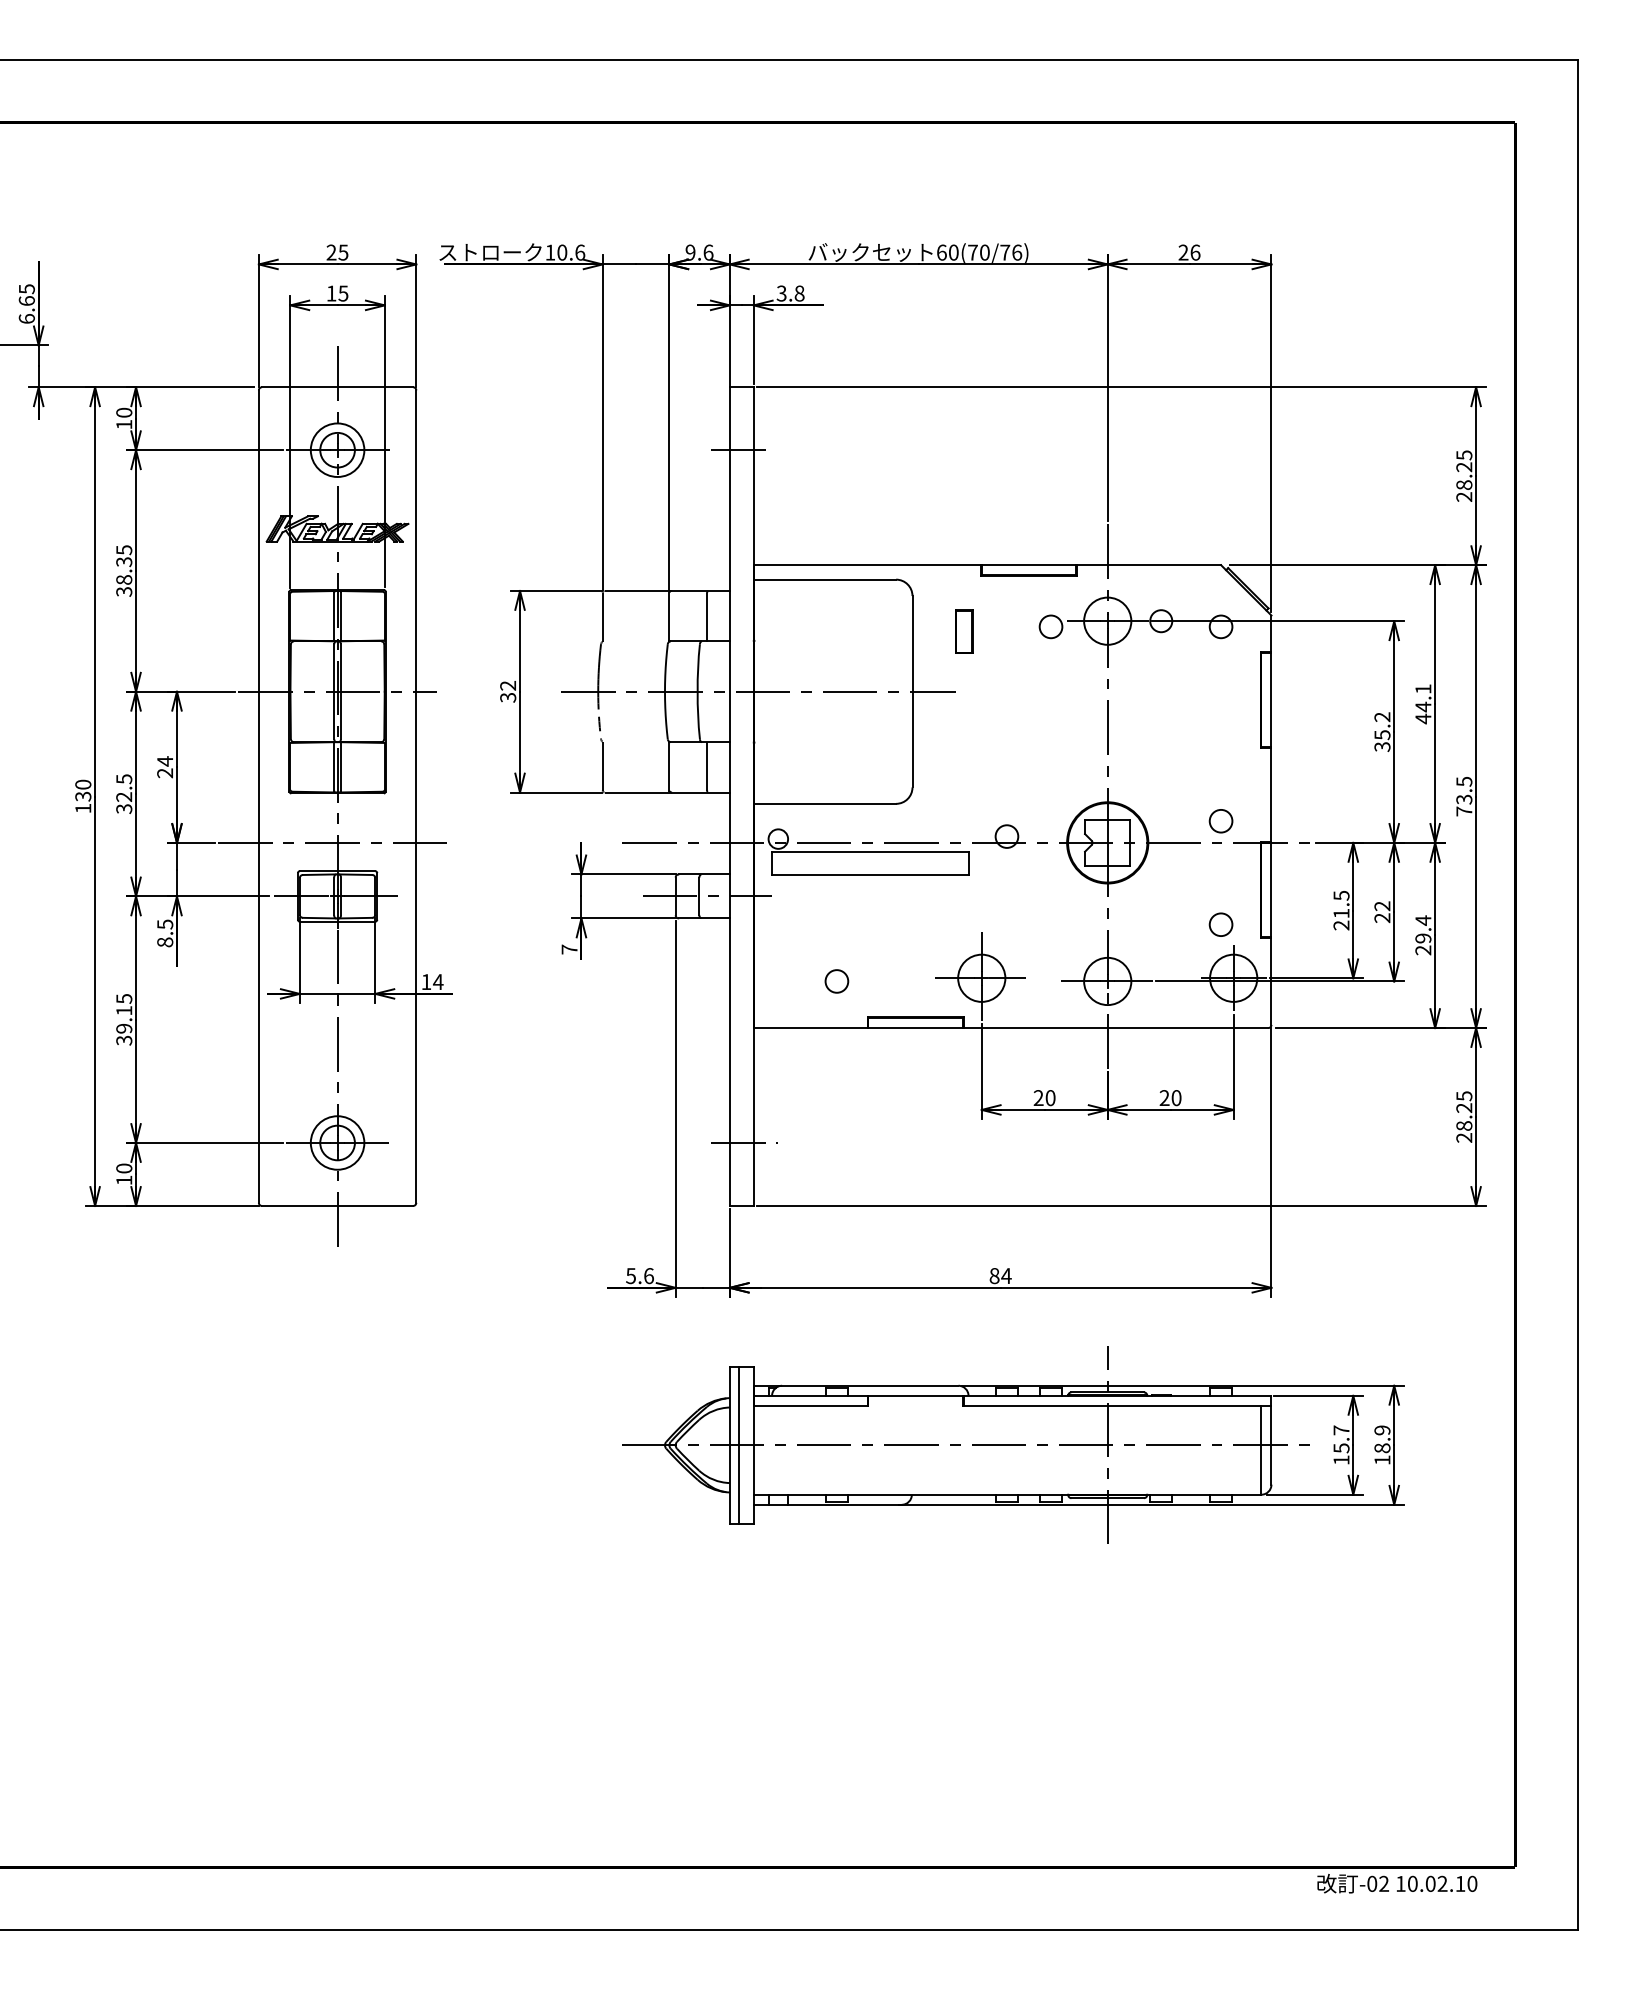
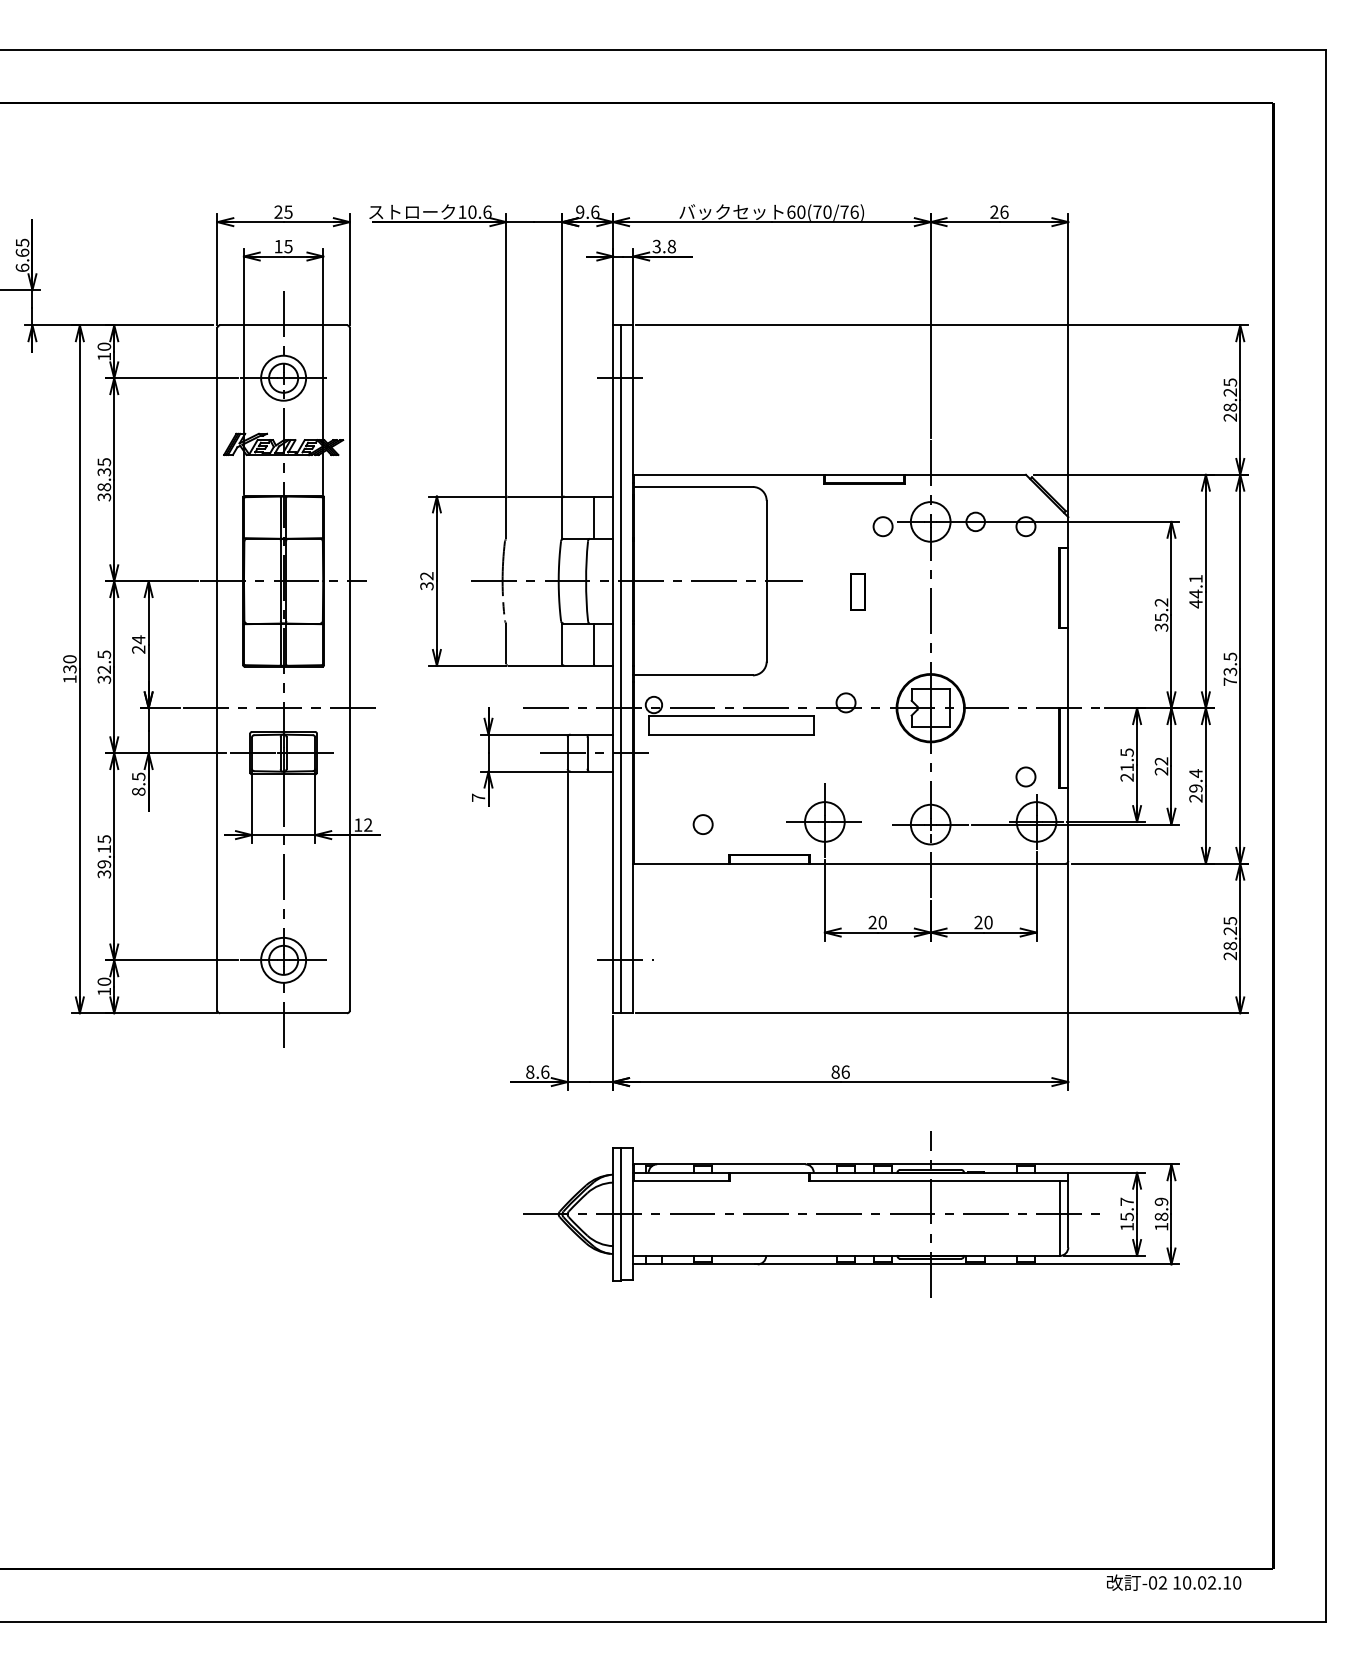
part: (963, 631) -> (857, 591), moved
line: (739, 796) -> (621, 669), added
circle: (1220, 820) -> (1025, 689), removed
text: (437, 981) -> (367, 824), 14 -> 12
text: (631, 1275) -> (530, 1071), 5.6 -> 8.6
text: (1006, 1275) -> (845, 1071), 84 -> 86

